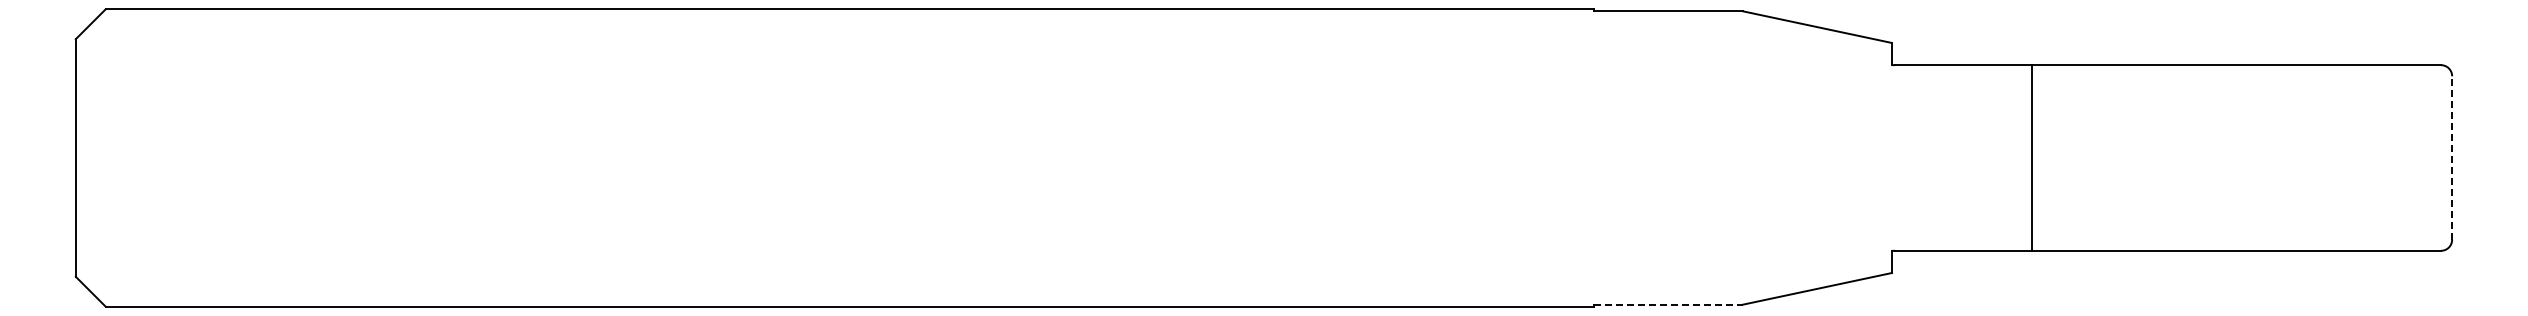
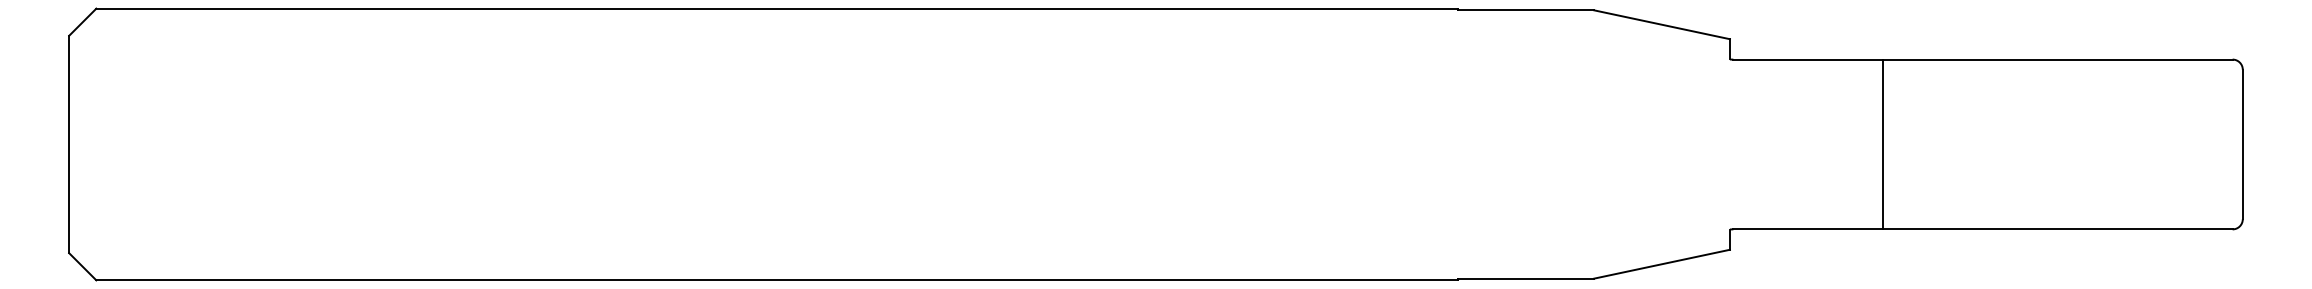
line: (2031, 157) -> (1882, 144), moved
line: (2452, 158) -> (2243, 144), dashed -> solid
line: (1669, 304) -> (1526, 278), dashed -> solid

